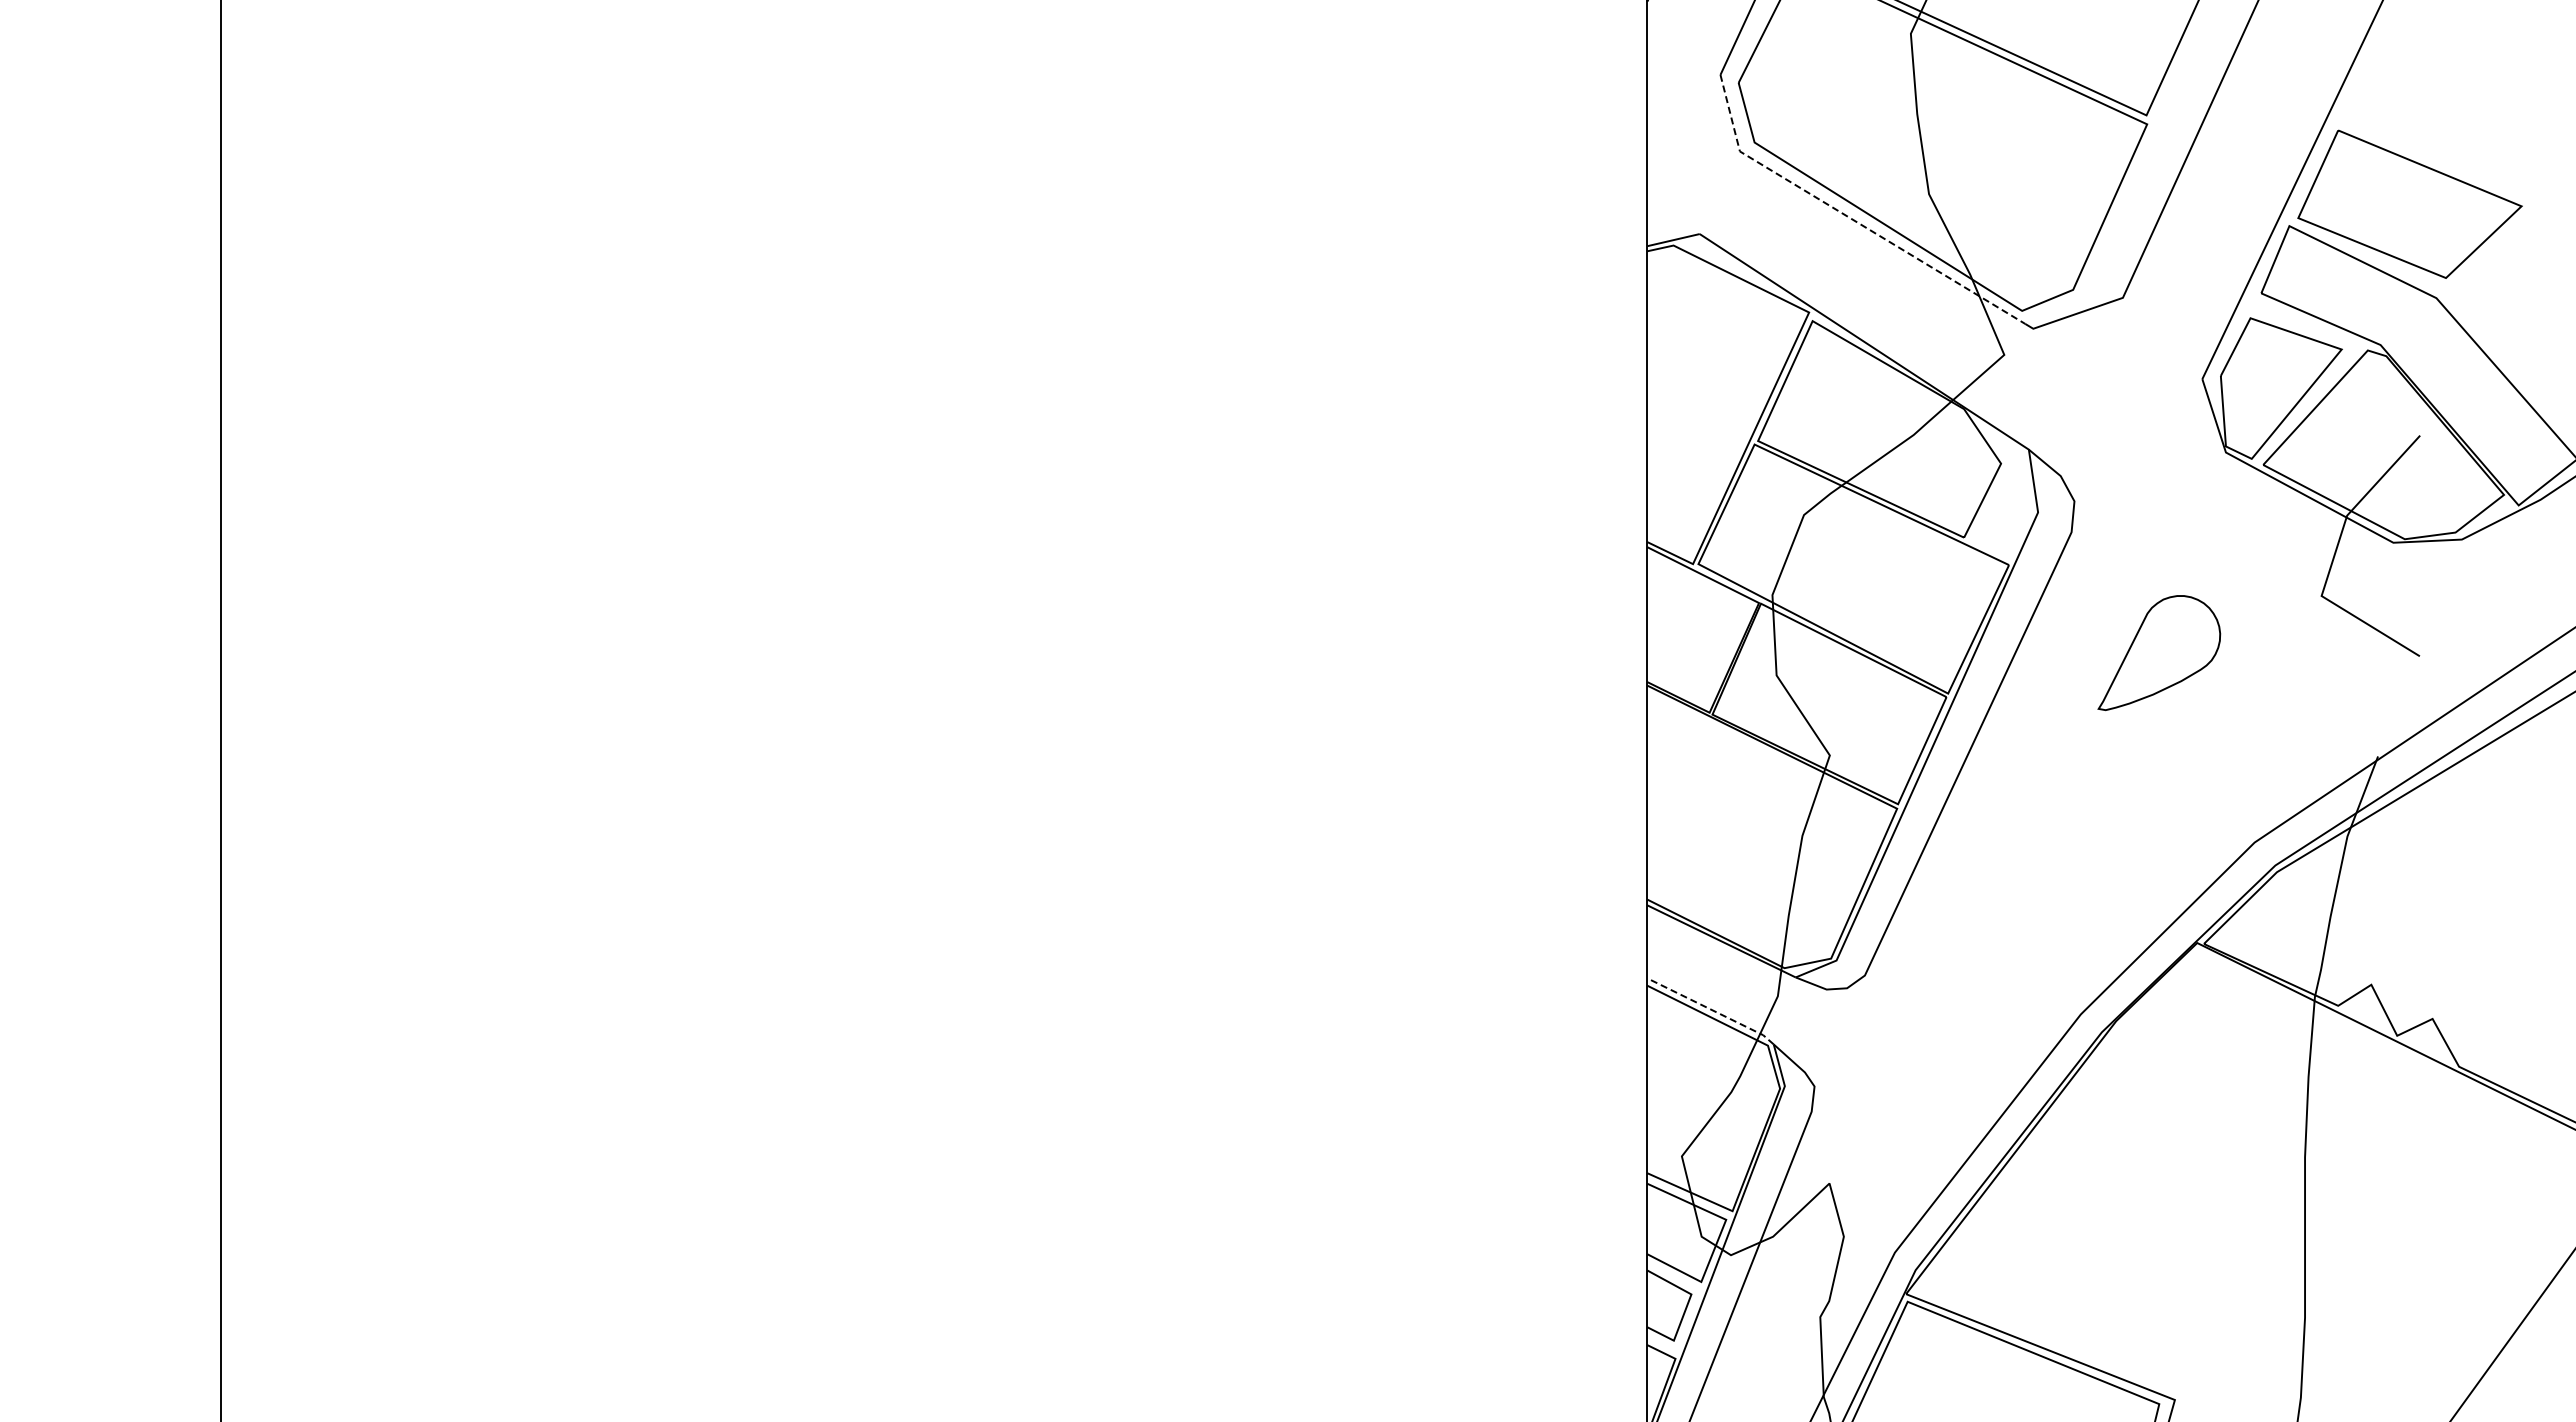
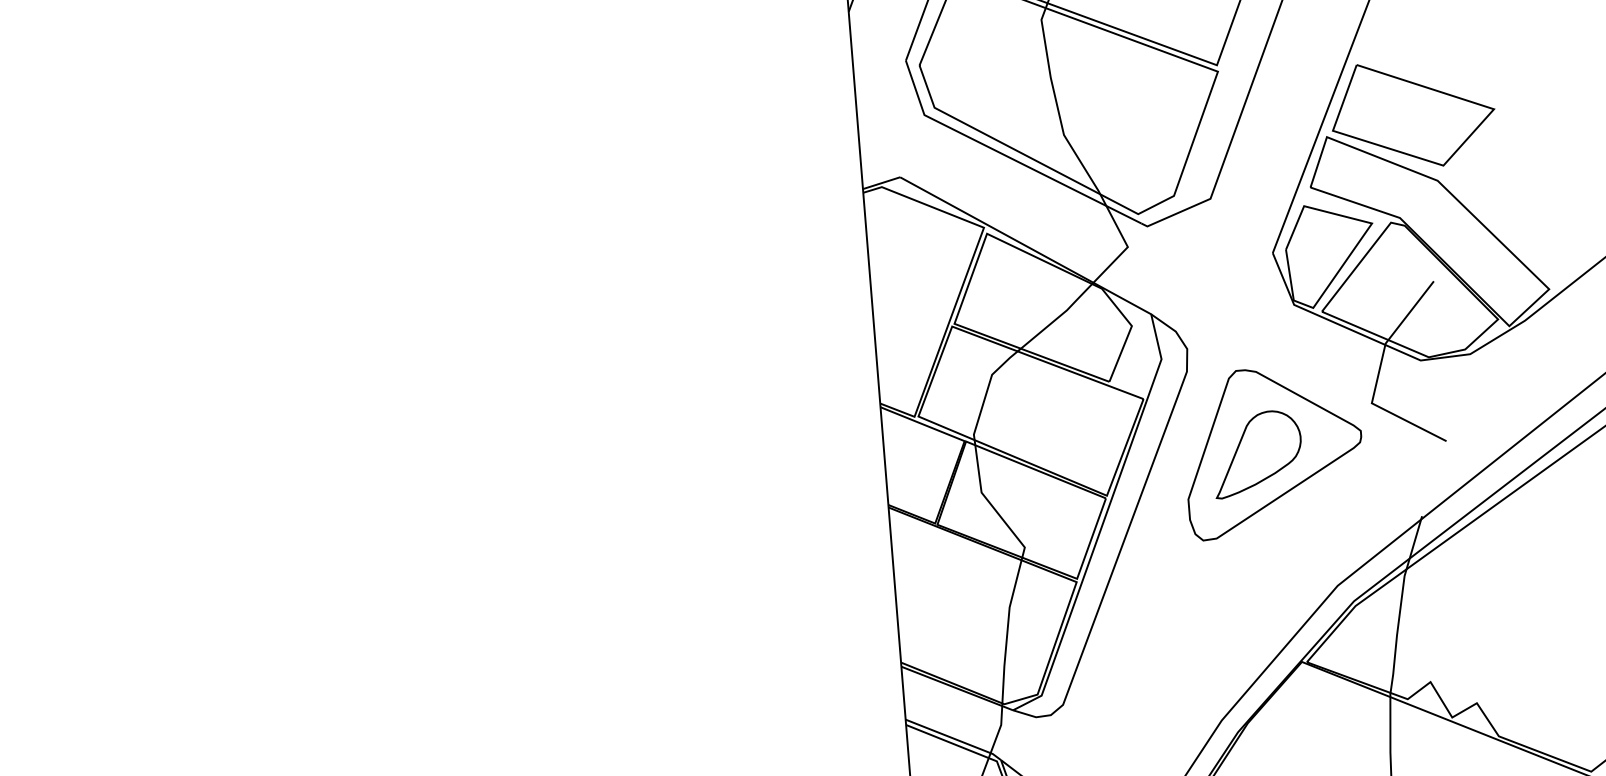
line: (1848, 217) -> (1006, 156), dashed -> solid
part: (2181, 650) -> (1273, 450), added
line: (1712, 1010) -> (954, 739), dashed -> solid

